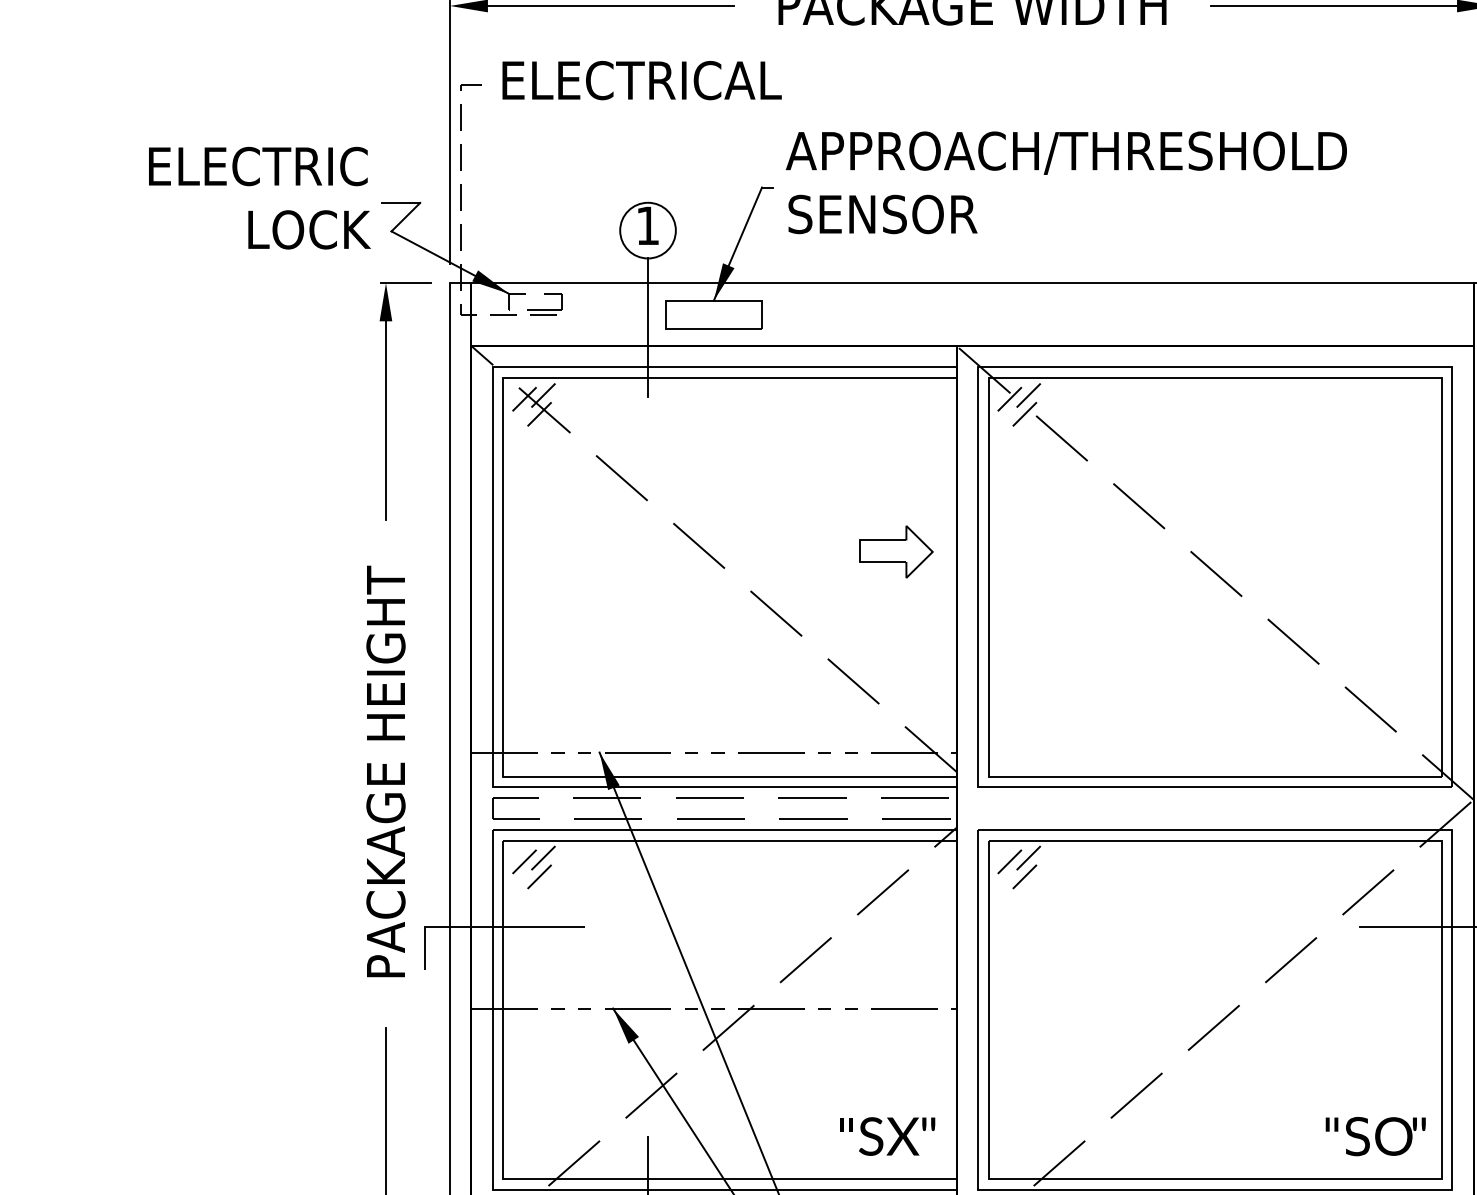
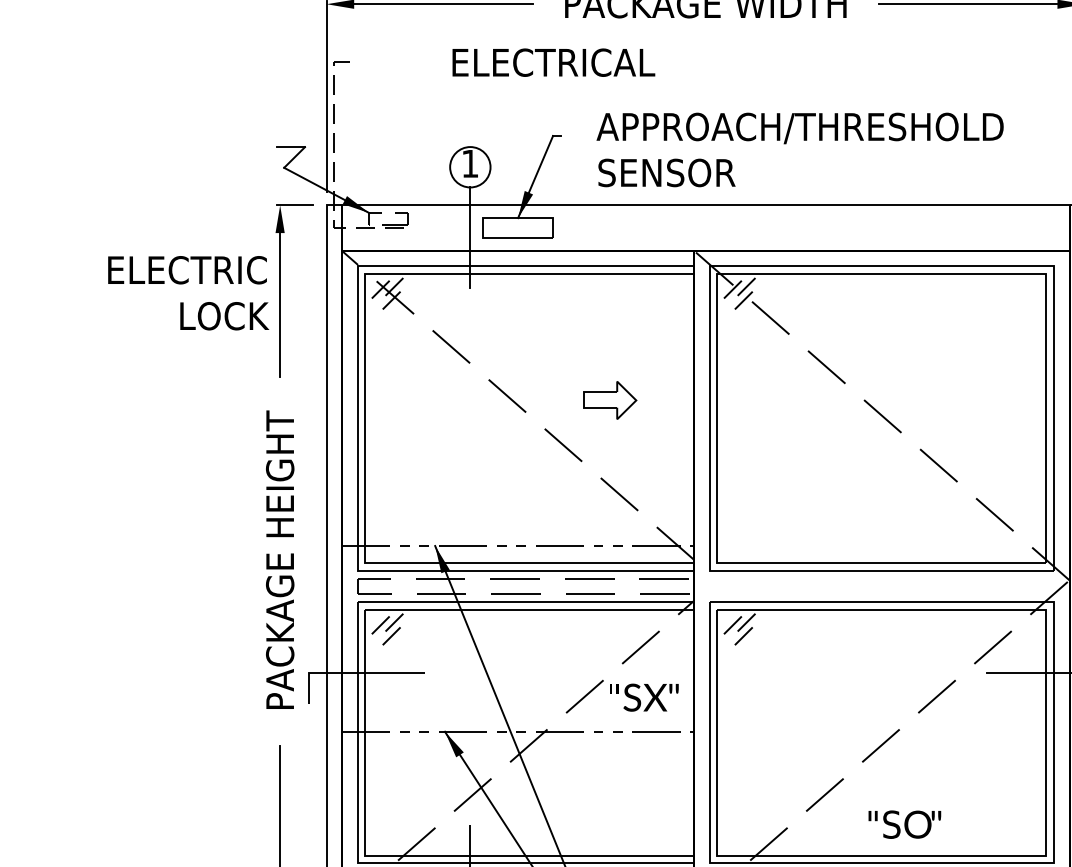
text: (641, 80) -> (553, 62), moved
text: (1066, 182) -> (800, 149), moved
text: (259, 197) -> (188, 292), moved
part: (896, 551) -> (610, 400), moved
text: (887, 1136) -> (644, 697), moved
text: (1375, 1136) -> (904, 824), moved

